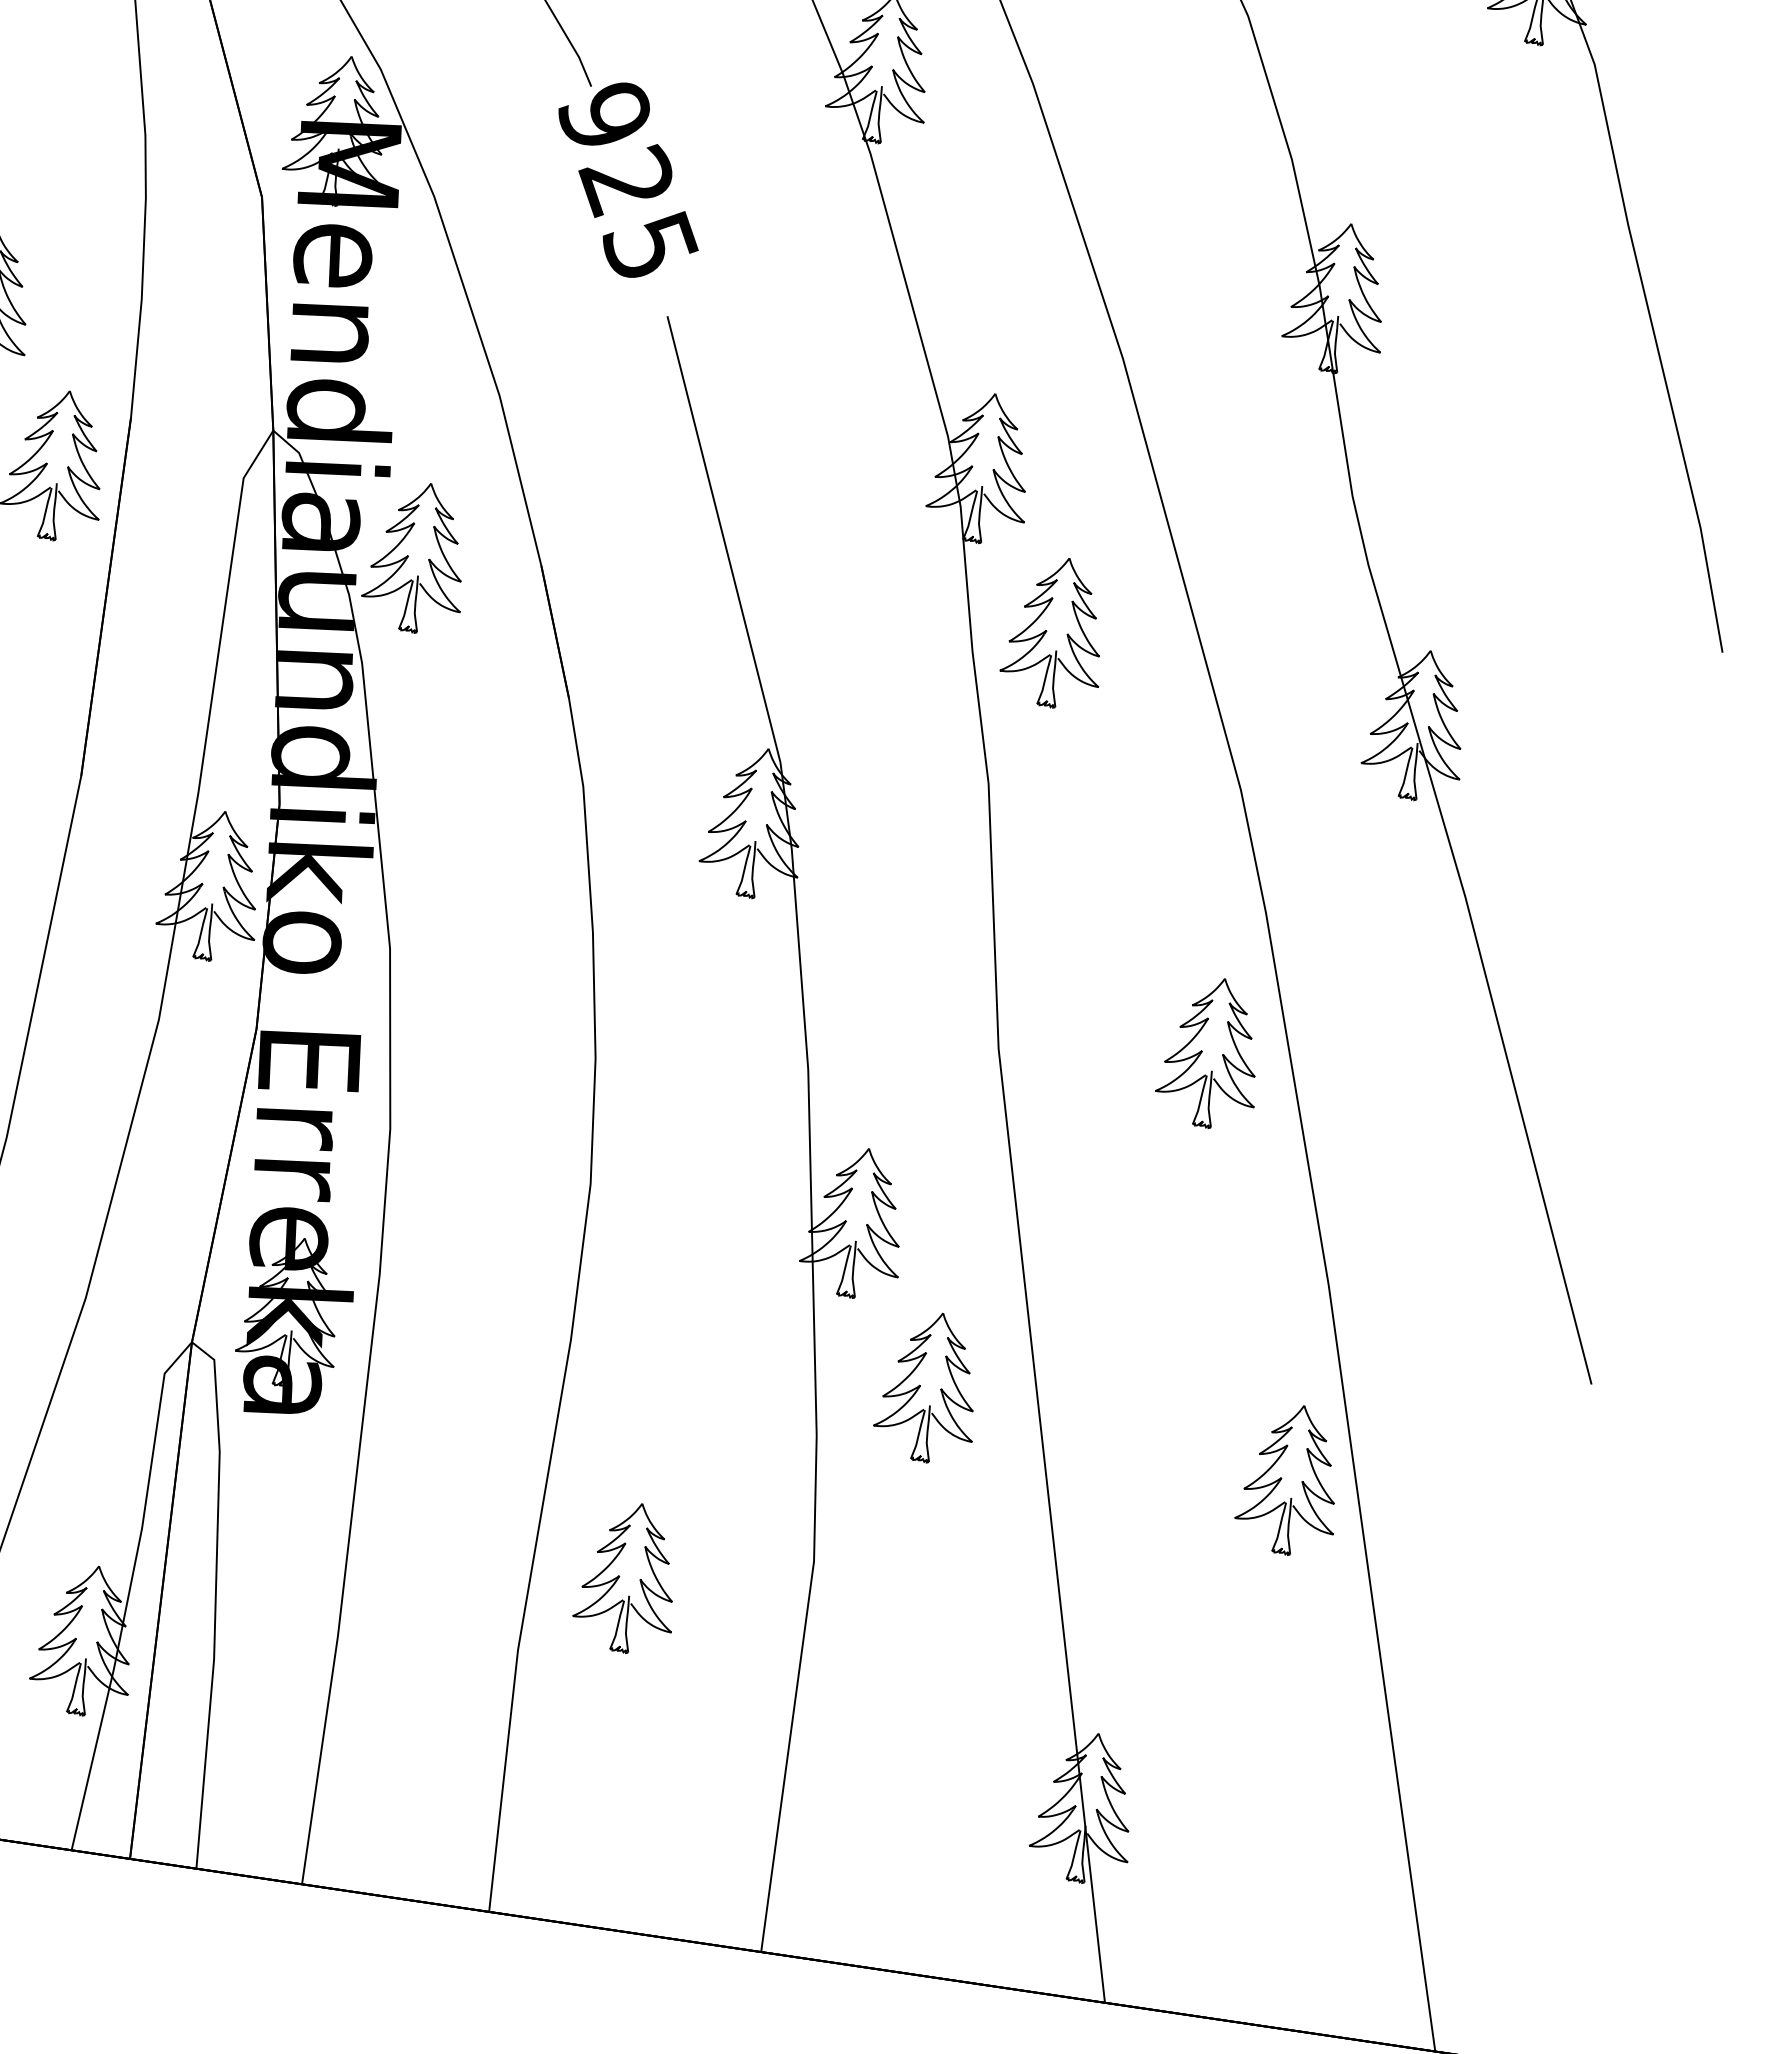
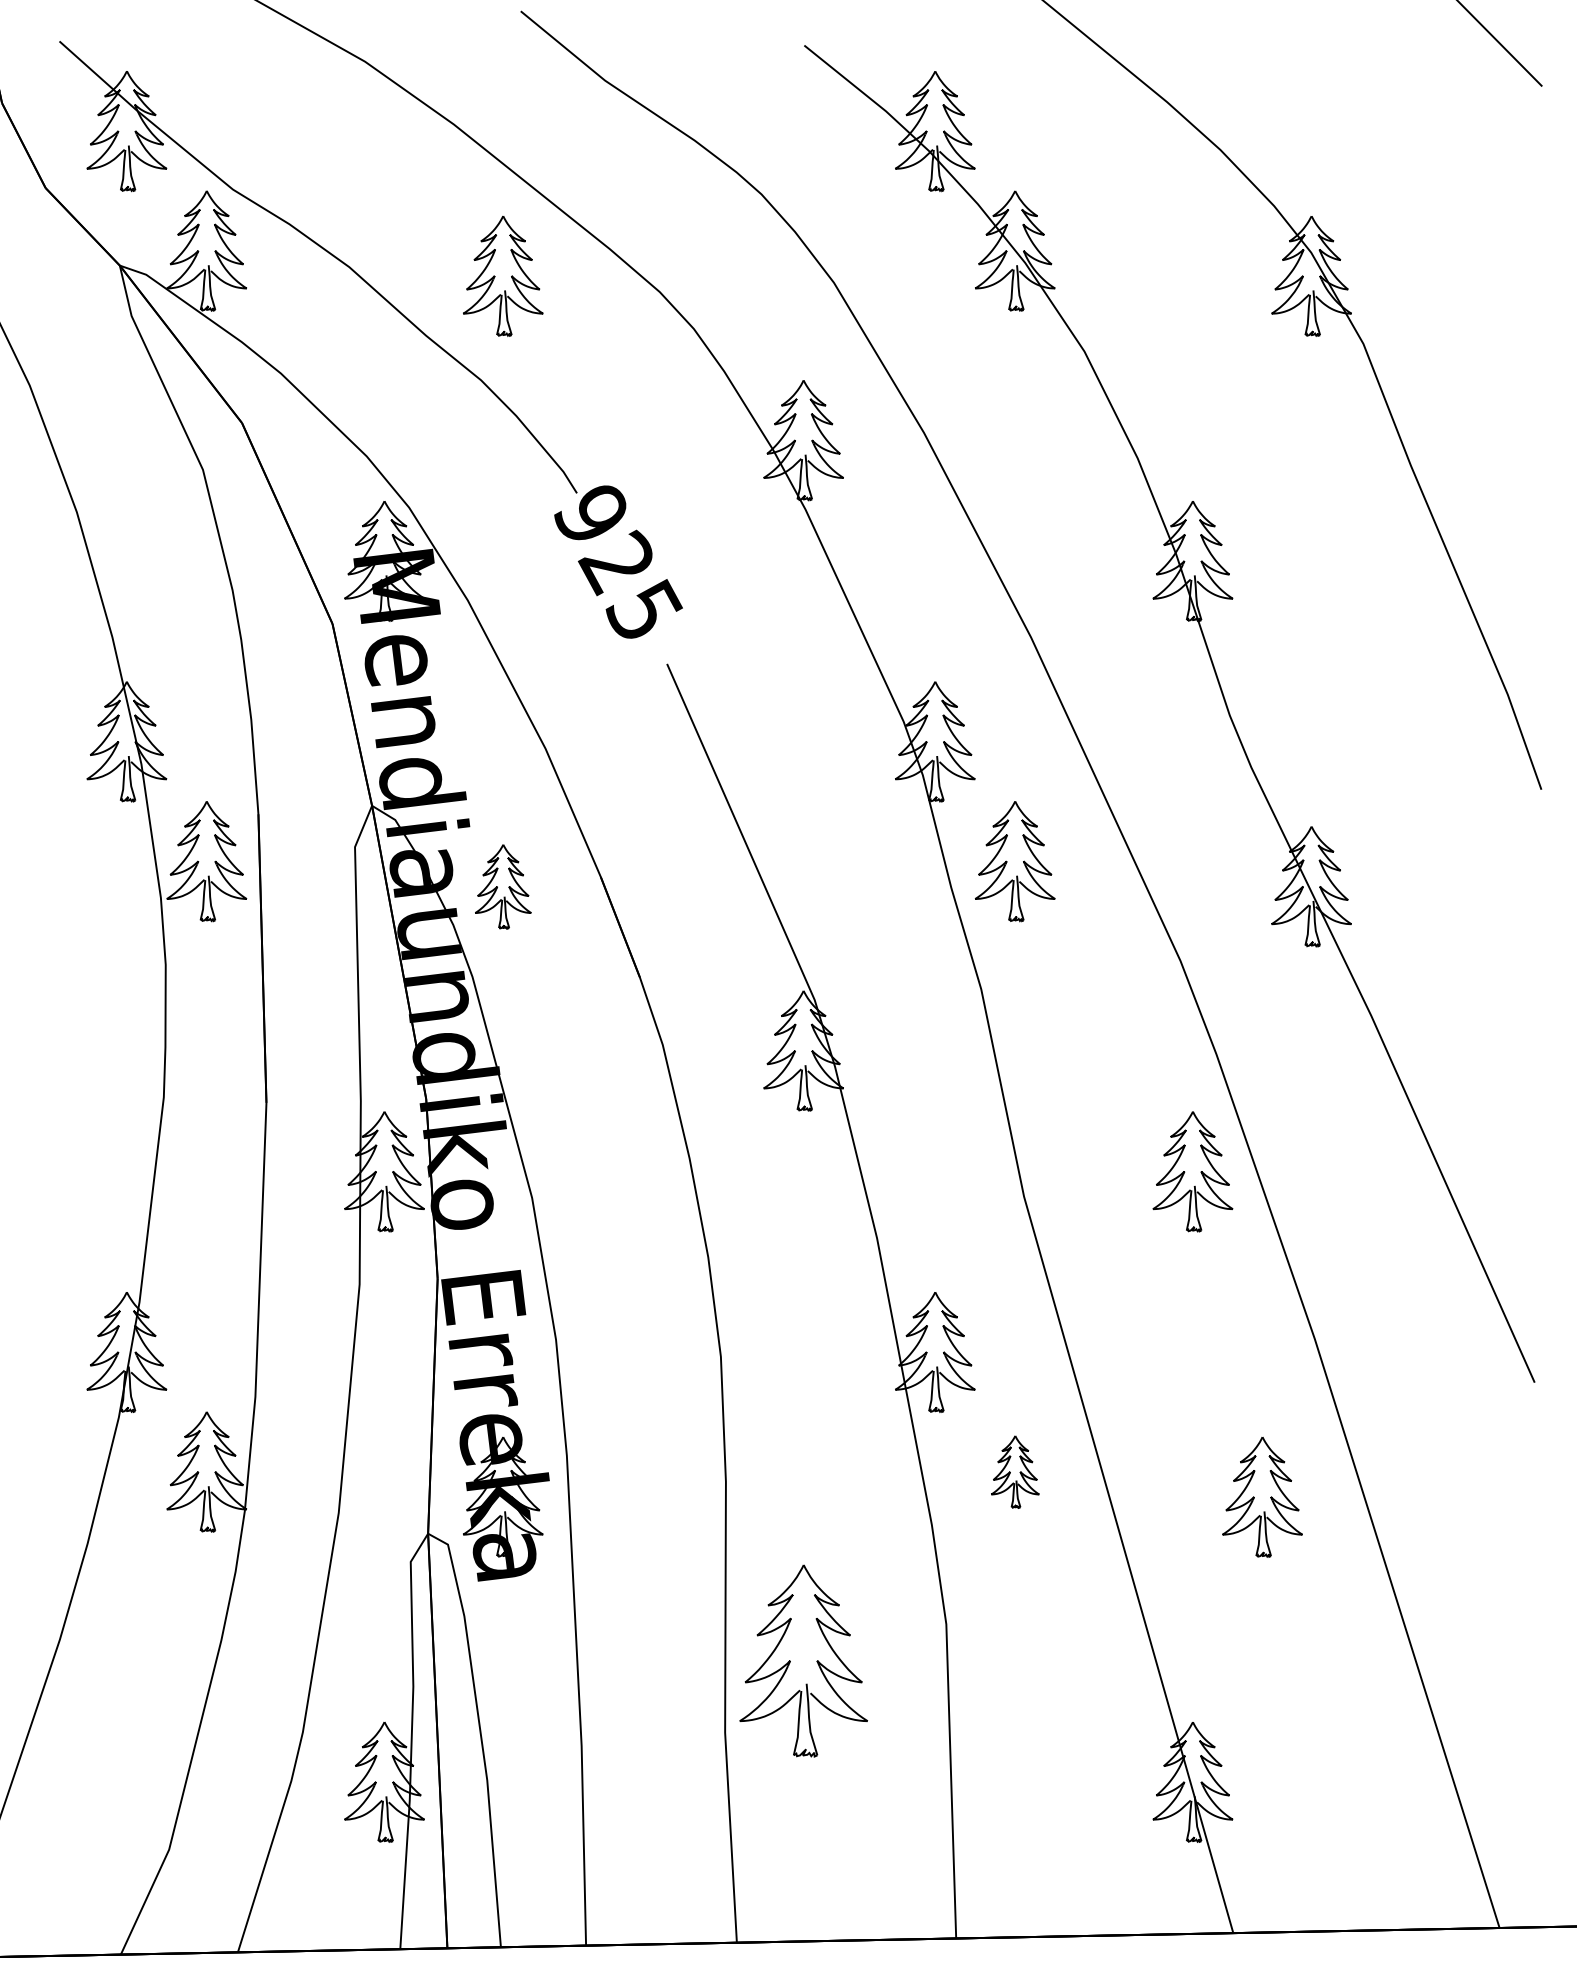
part: (419, 557) -> (503, 886), size x0.7
part: (931, 1386) -> (1015, 1471), size x0.6
part: (1291, 1480) -> (1262, 1497), moved
part: (629, 1577) -> (803, 1661), size x1.6

